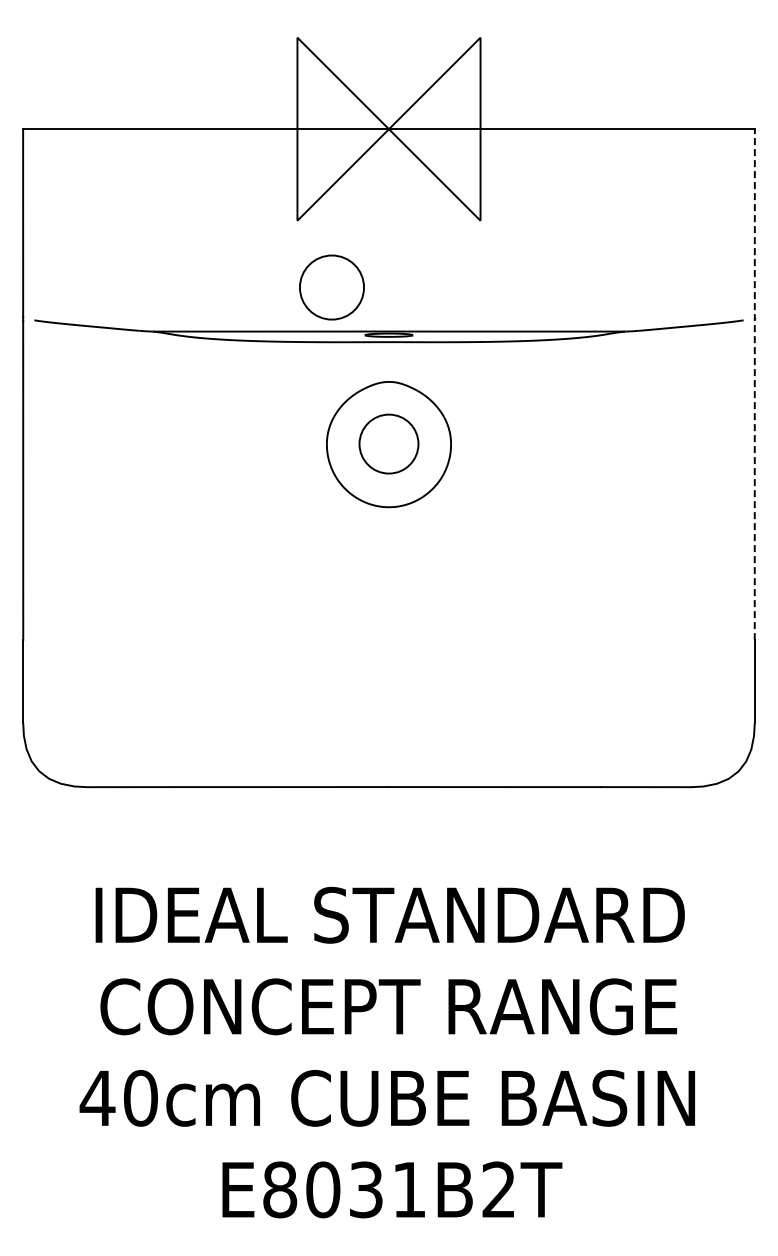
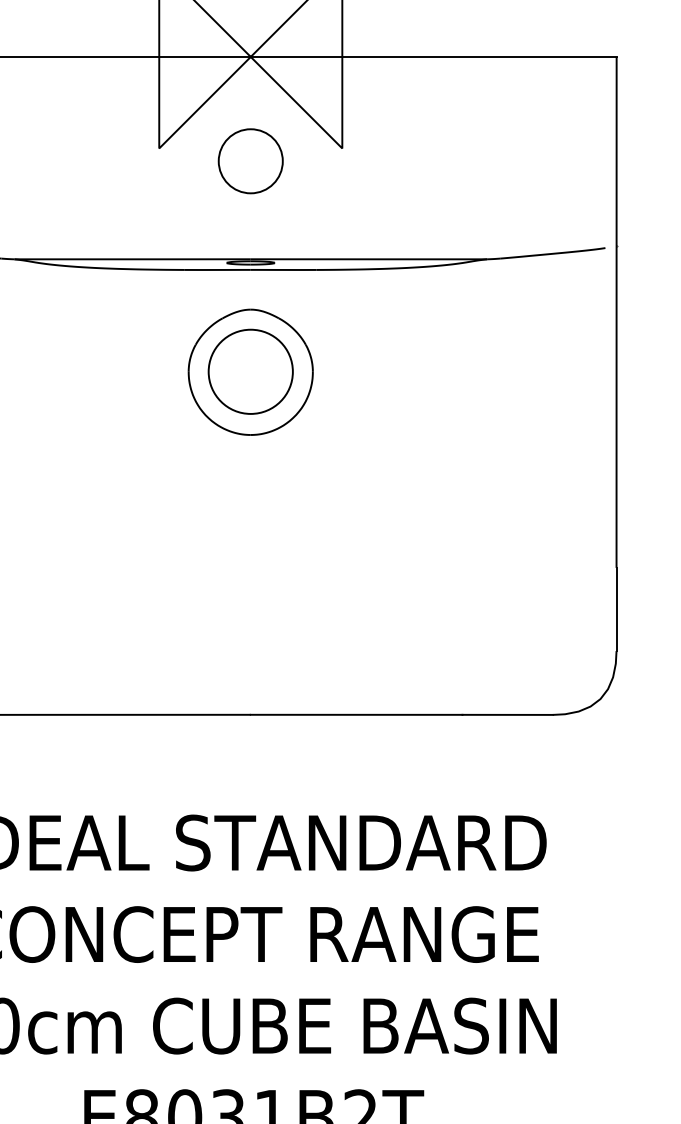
circle: (331, 287) -> (250, 161), moved
line: (754, 383) -> (616, 311), dashed -> solid
circle: (388, 443) -> (250, 371), size x1.43

